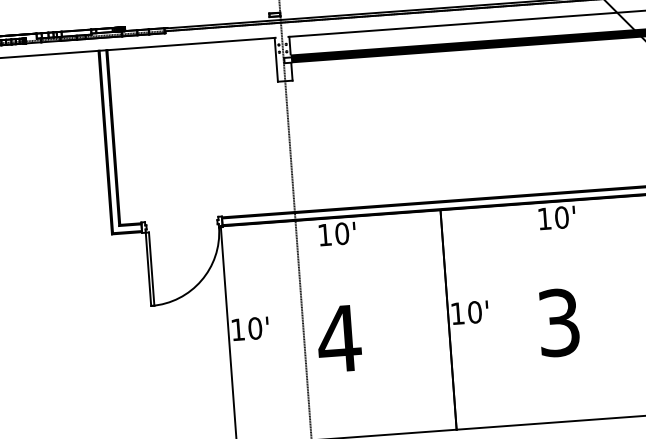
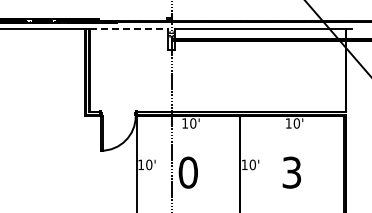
line: (192, 44) -> (129, 29), solid -> dashed
text: (339, 338) -> (188, 172), 4 -> 0

